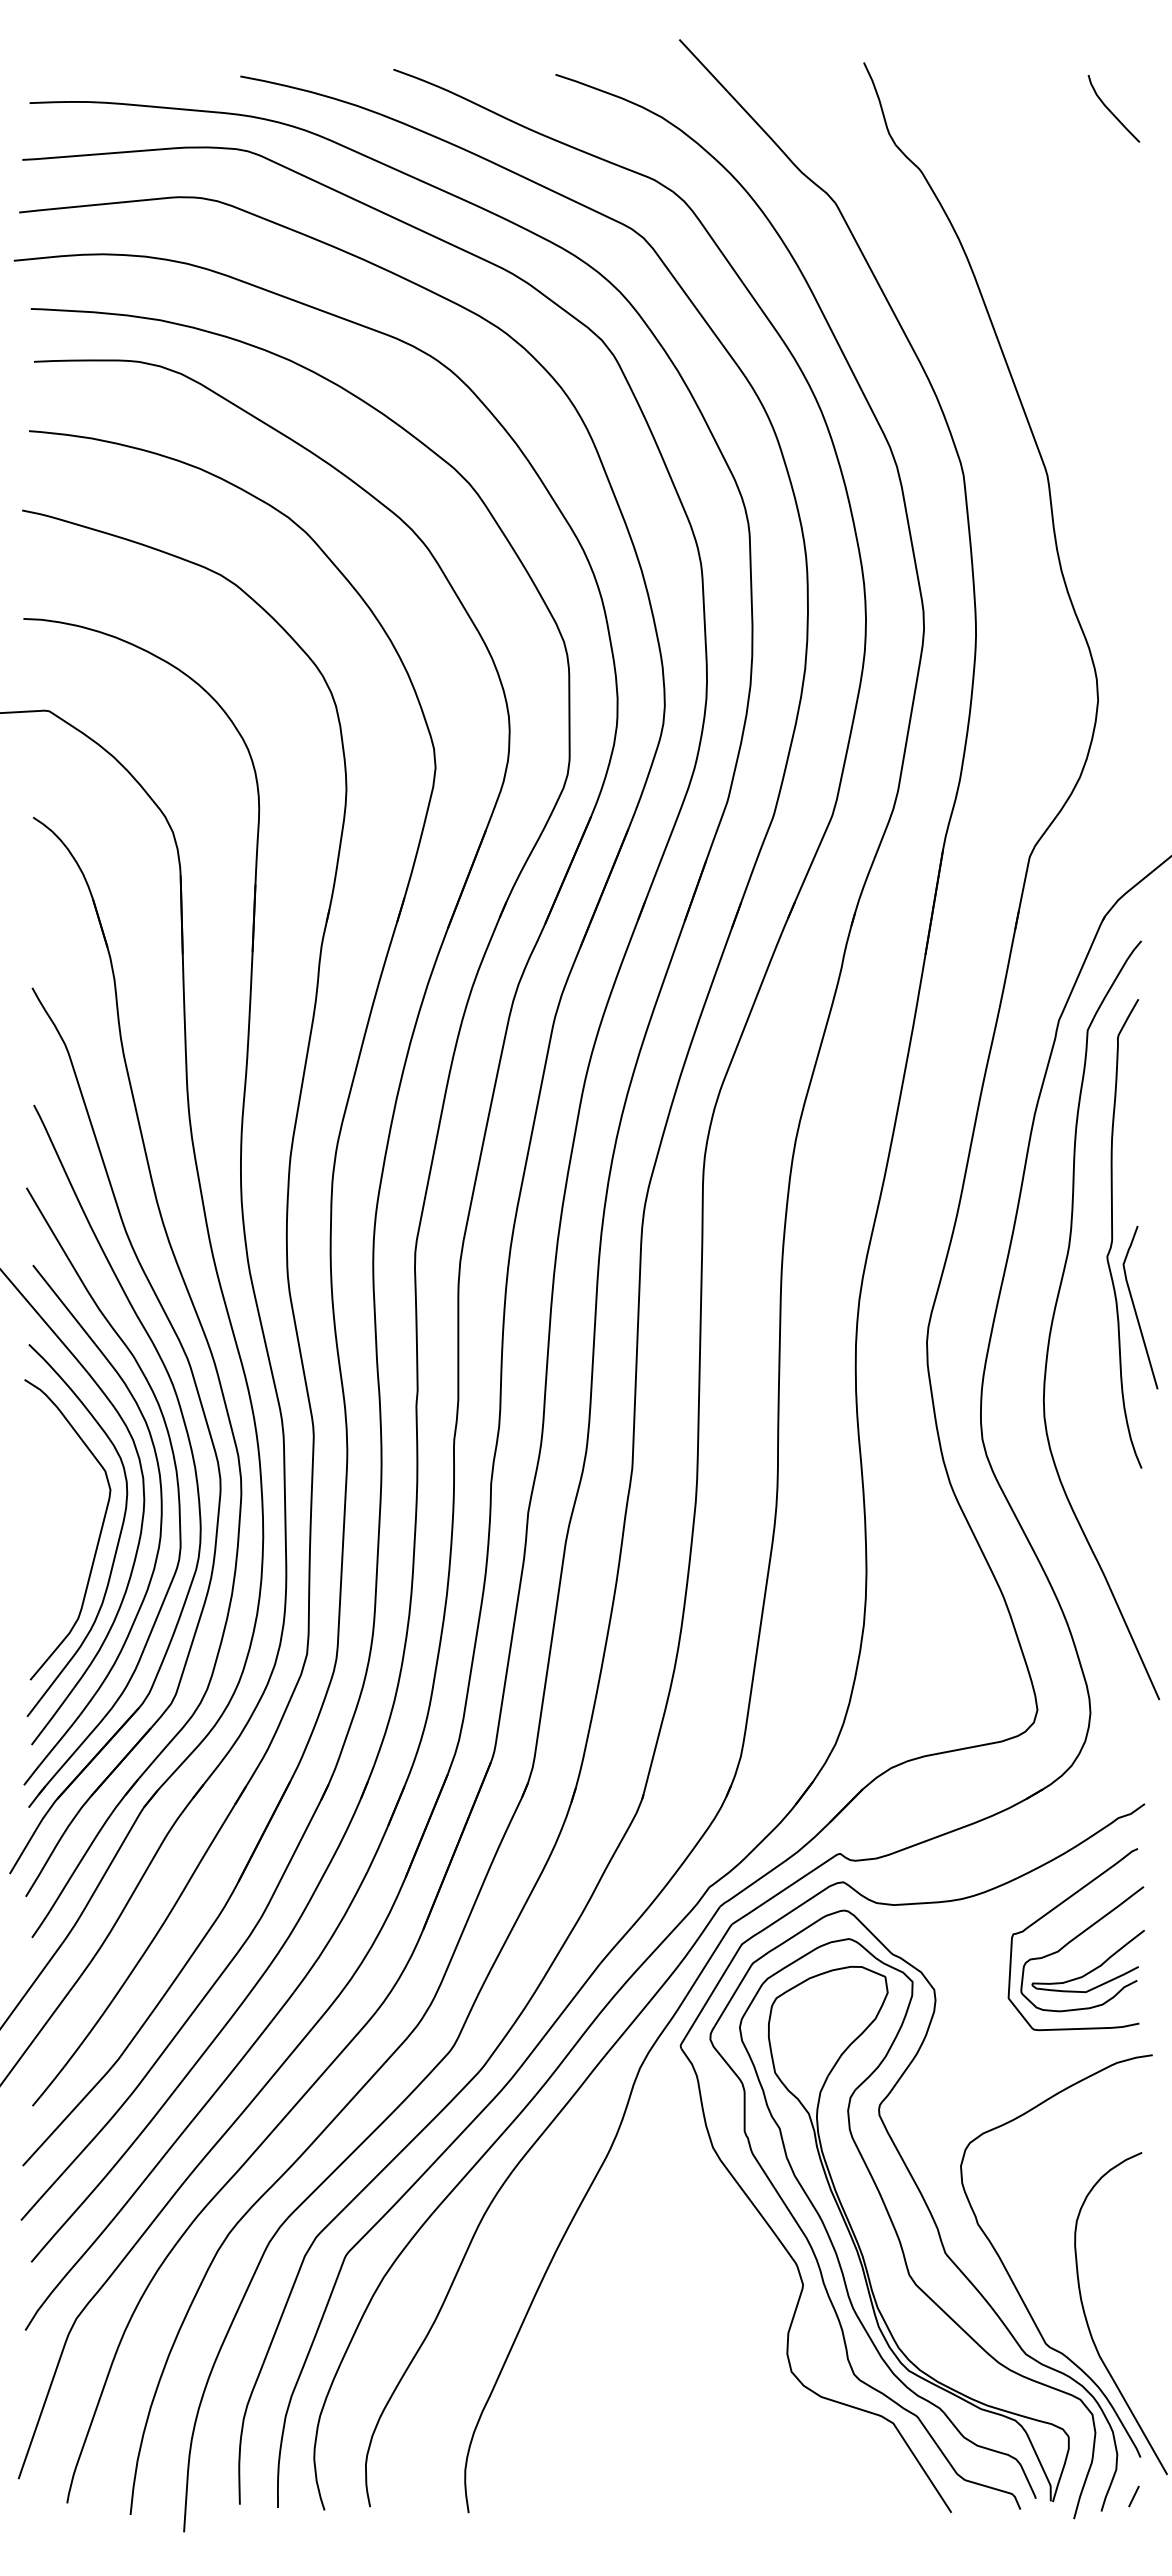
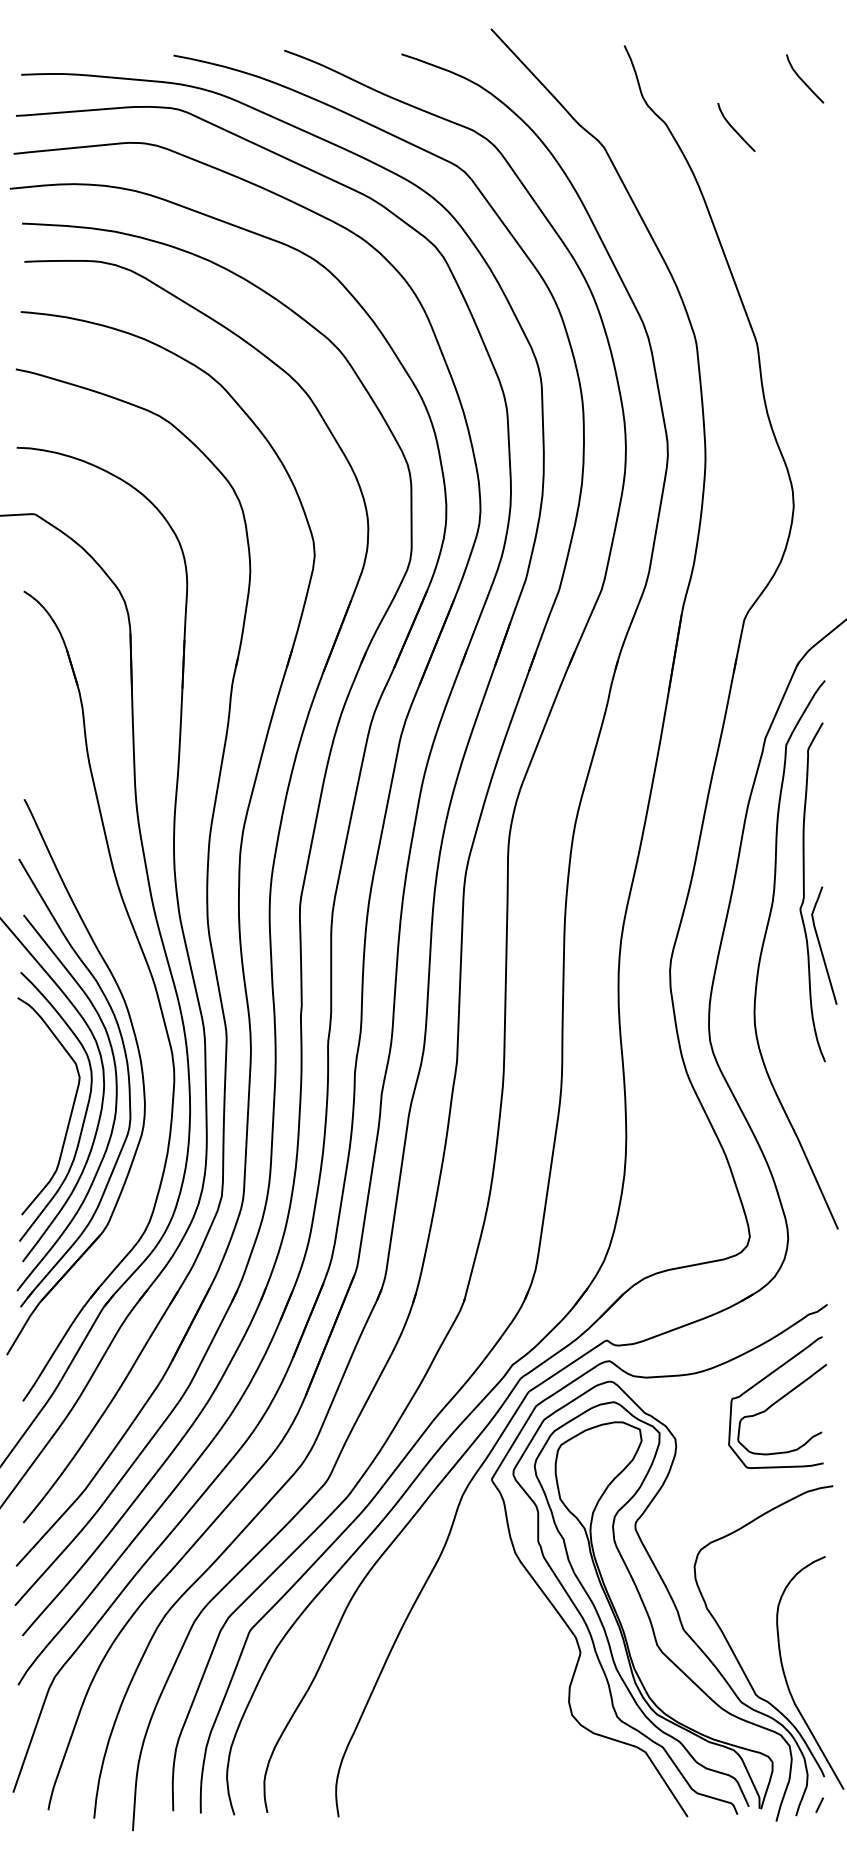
curve: (1015, 177) -> (734, 128), added
part: (205, 1422) -> (148, 1028), removed
curve: (1092, 1969) -> (789, 1424), removed

